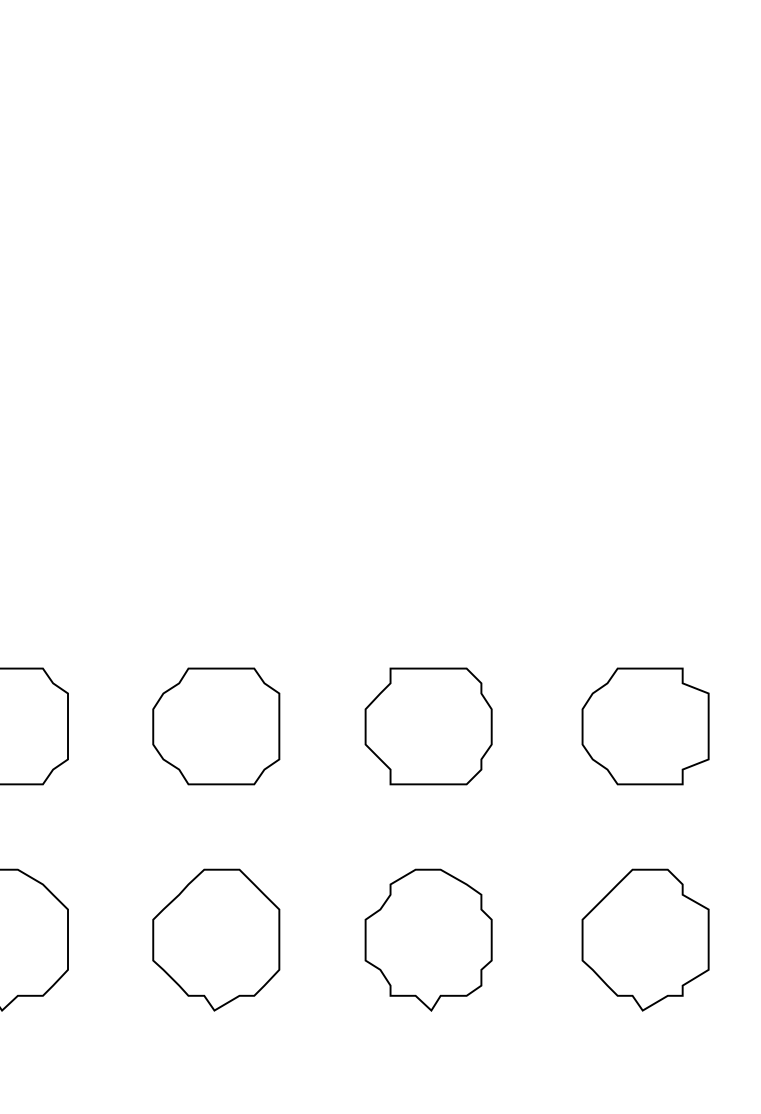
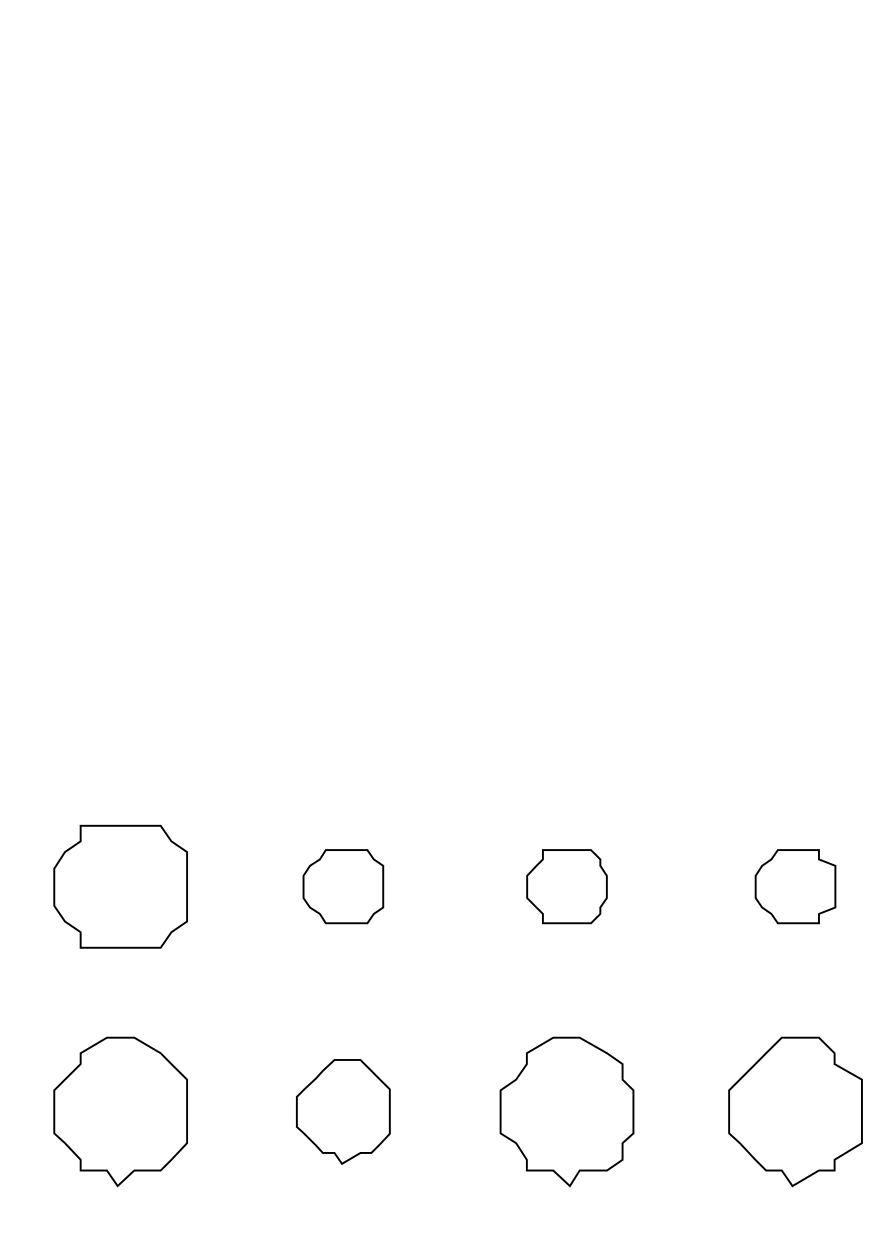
part: (216, 726) -> (343, 886), size x0.6
part: (428, 726) -> (566, 886), size x0.6
part: (645, 726) -> (795, 886), size x0.6
part: (216, 939) -> (343, 1111), size x0.7

